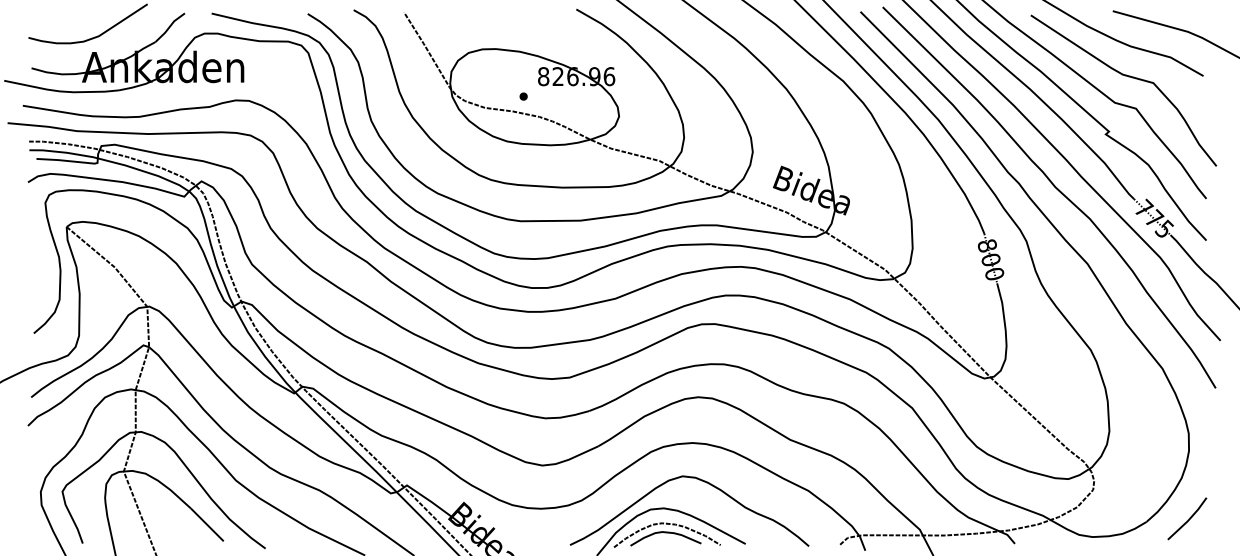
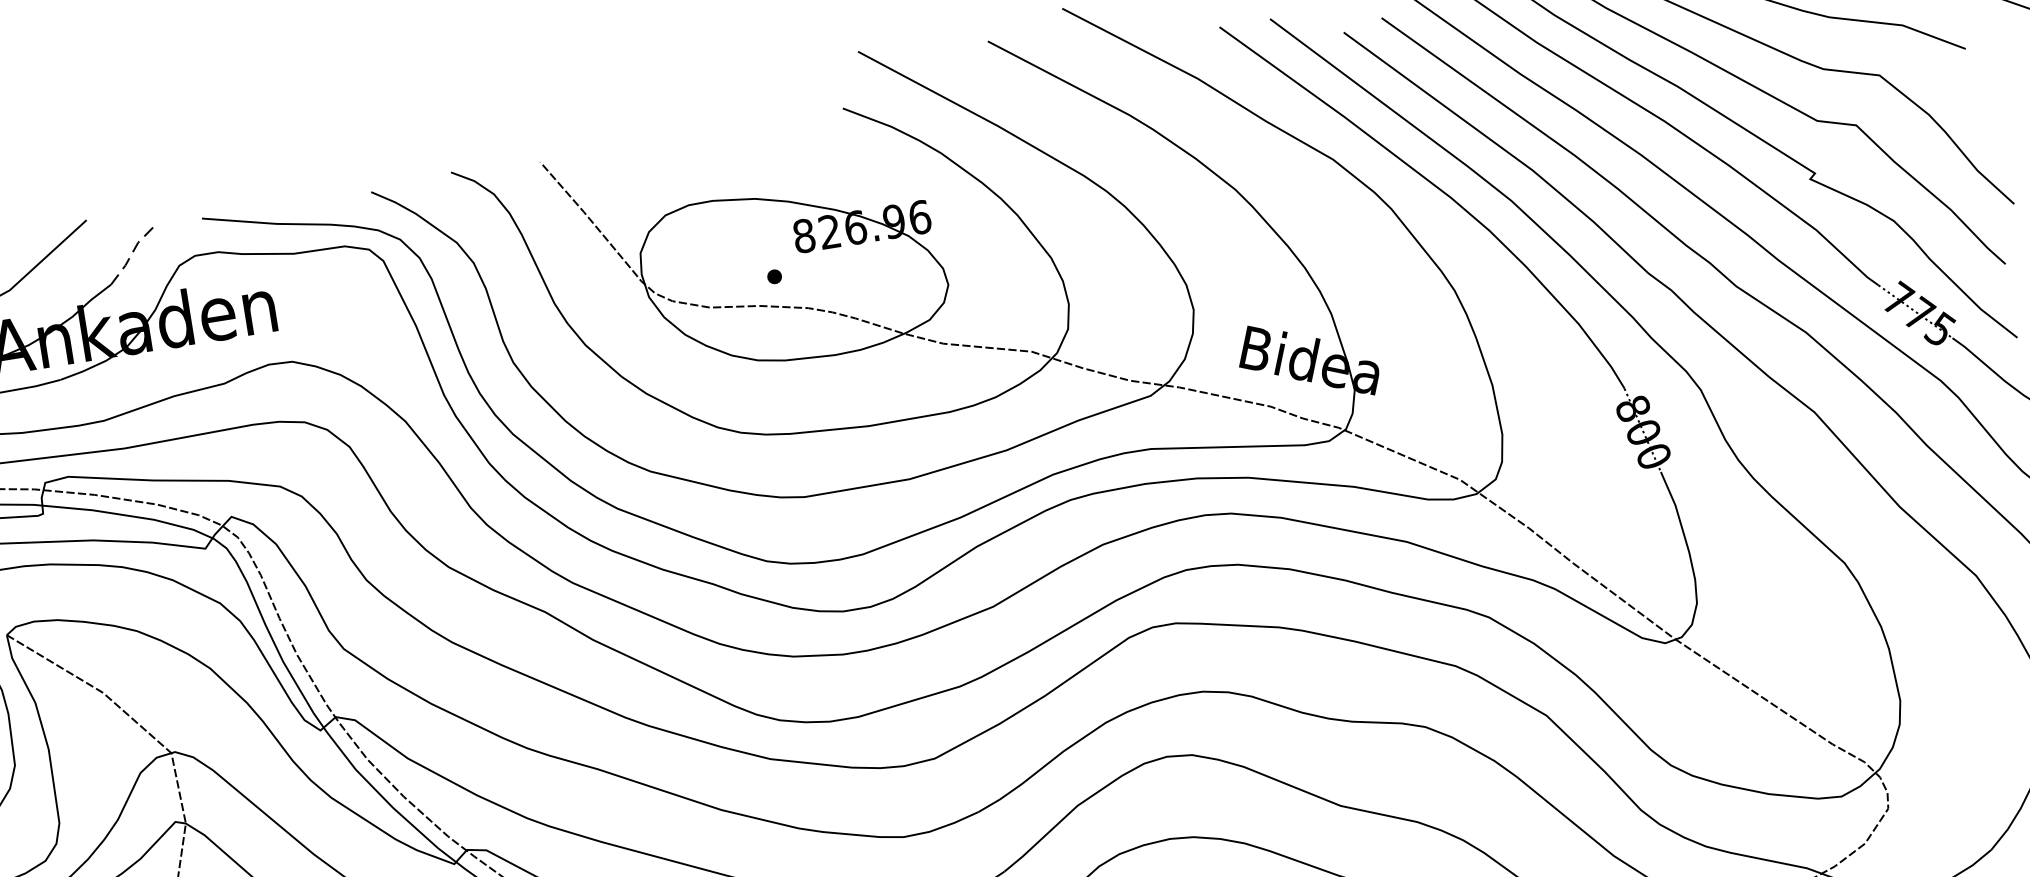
line: (170, 26) -> (133, 252), solid -> dashed

